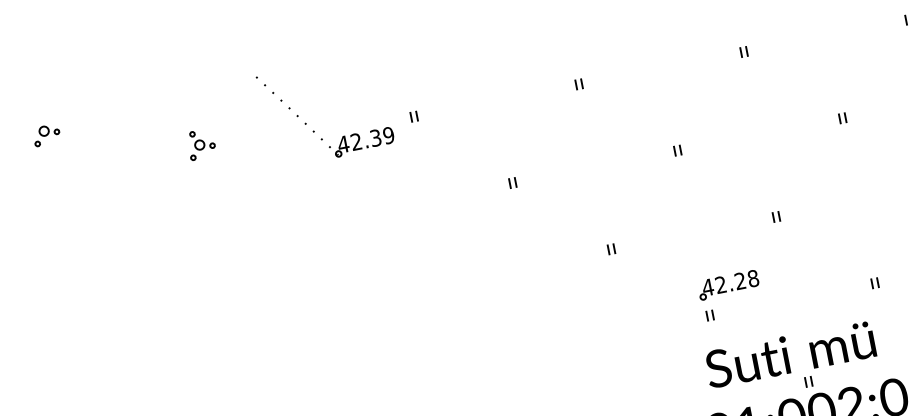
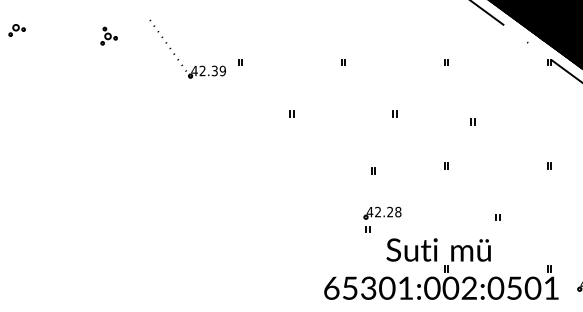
part: (841, 117) -> (472, 121), moved
part: (200, 143) -> (108, 35), moved
part: (611, 248) -> (373, 170), moved
part: (730, 295) -> (382, 219), moved

